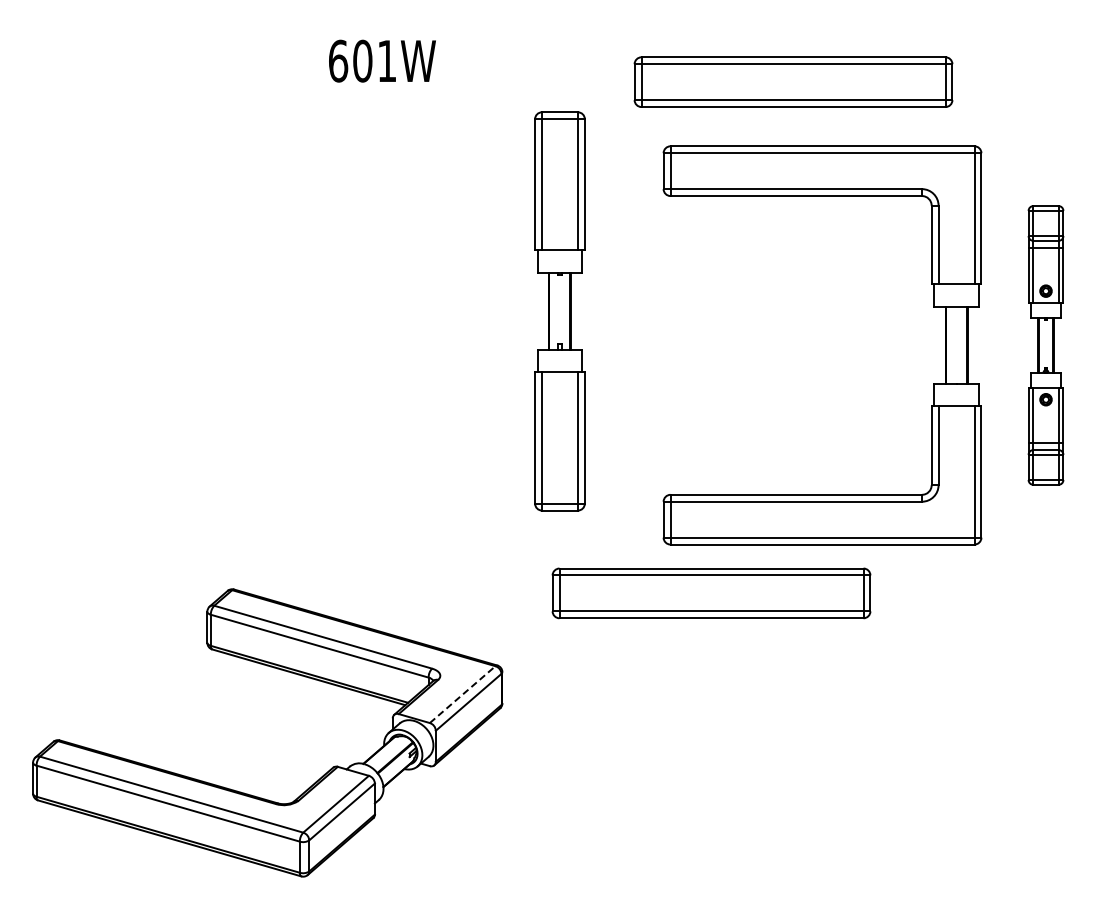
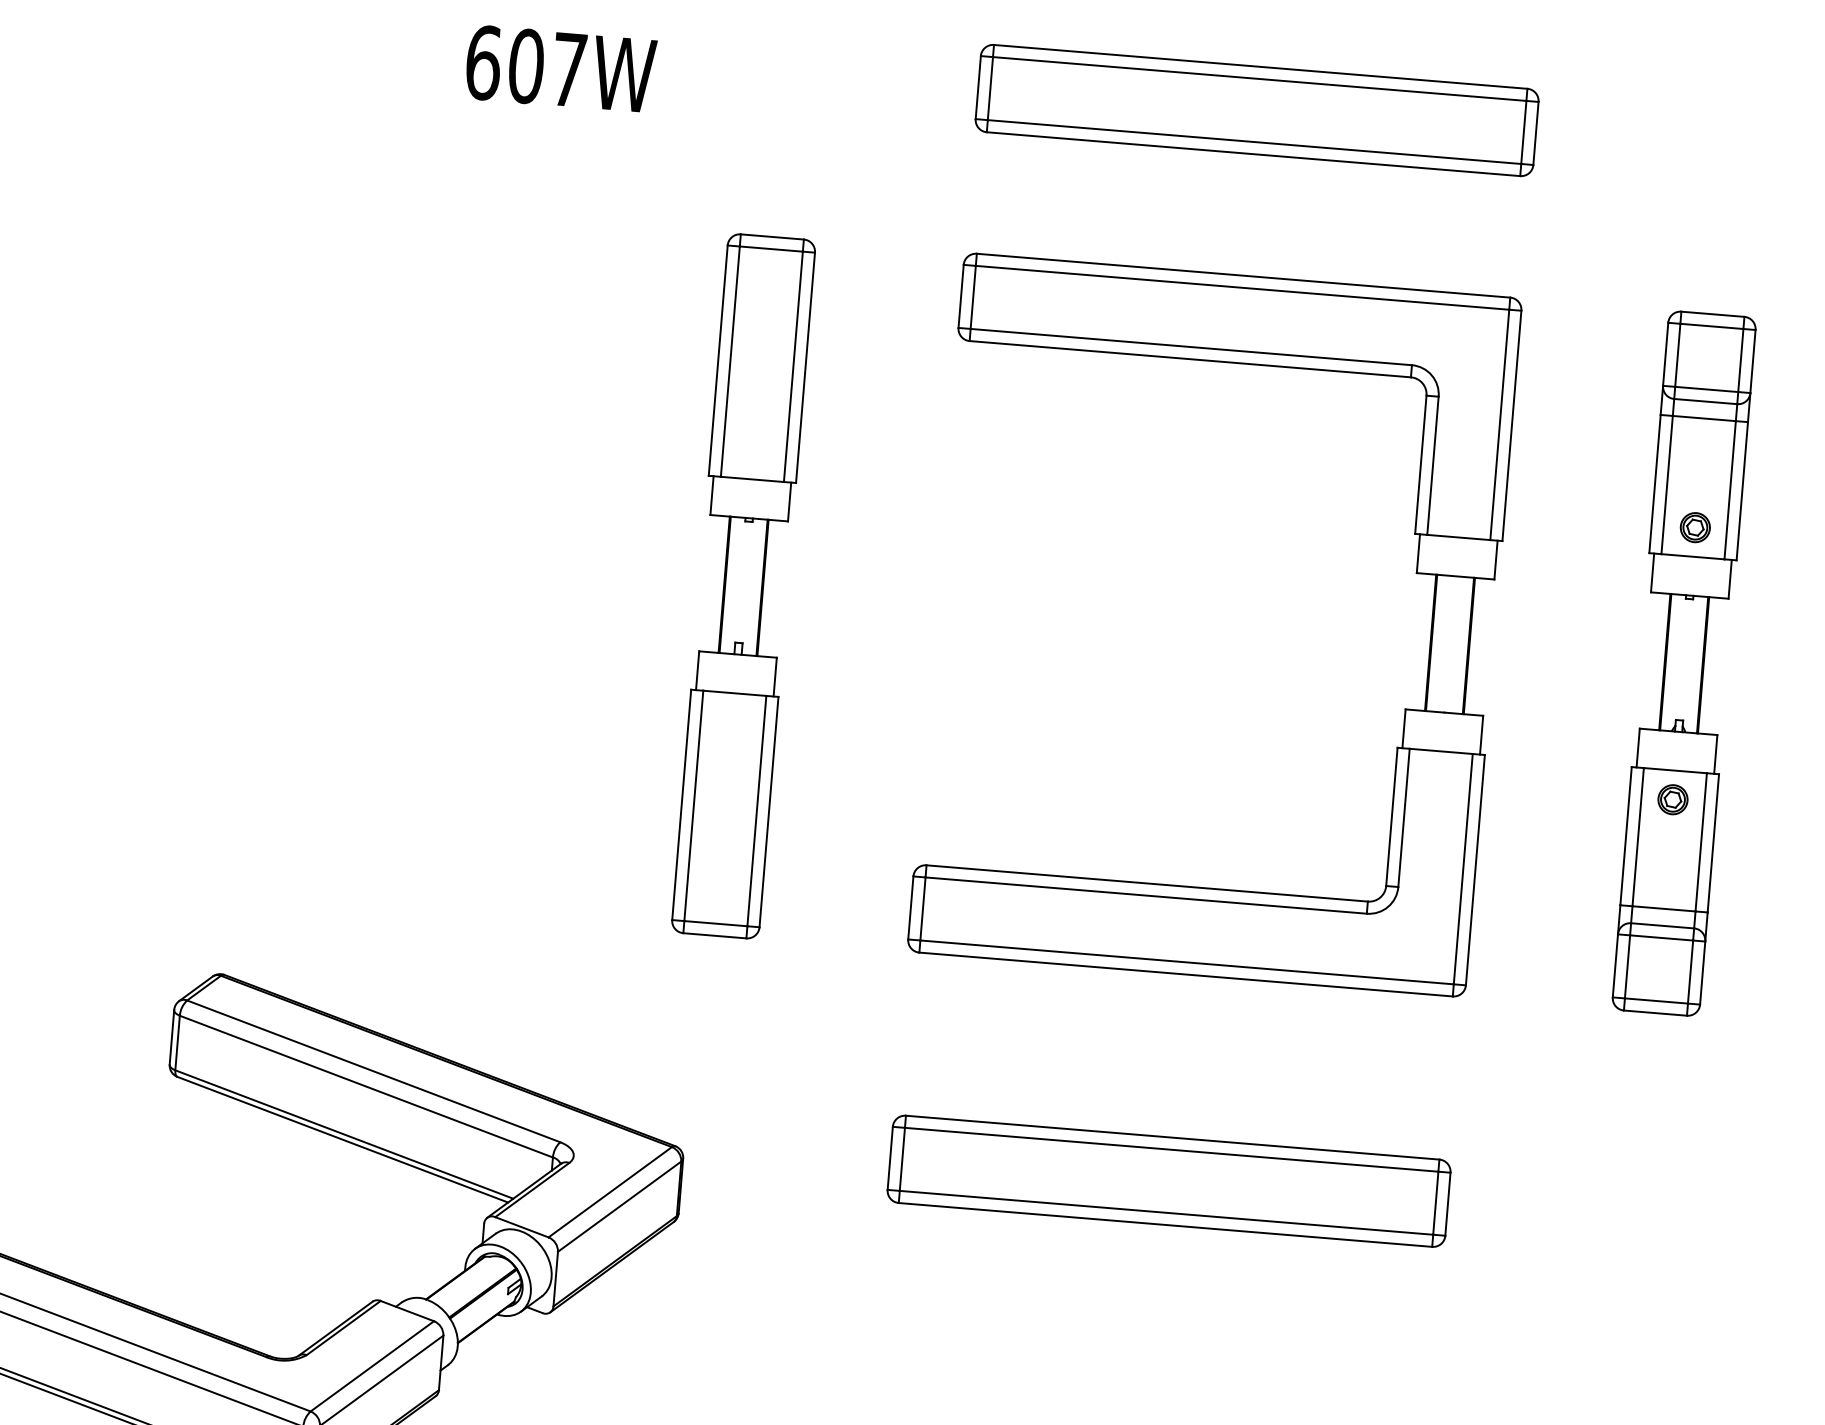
text: (387, 60) -> (569, 68), 601W -> 607W
part: (793, 81) -> (1257, 109), moved
part: (933, 307) -> (1415, 574), moved
part: (559, 311) -> (742, 586), moved
part: (1045, 345) -> (1683, 663), size x1.43
part: (711, 593) -> (1169, 1181), moved
line: (463, 694) -> (611, 1192), dashed -> solid

